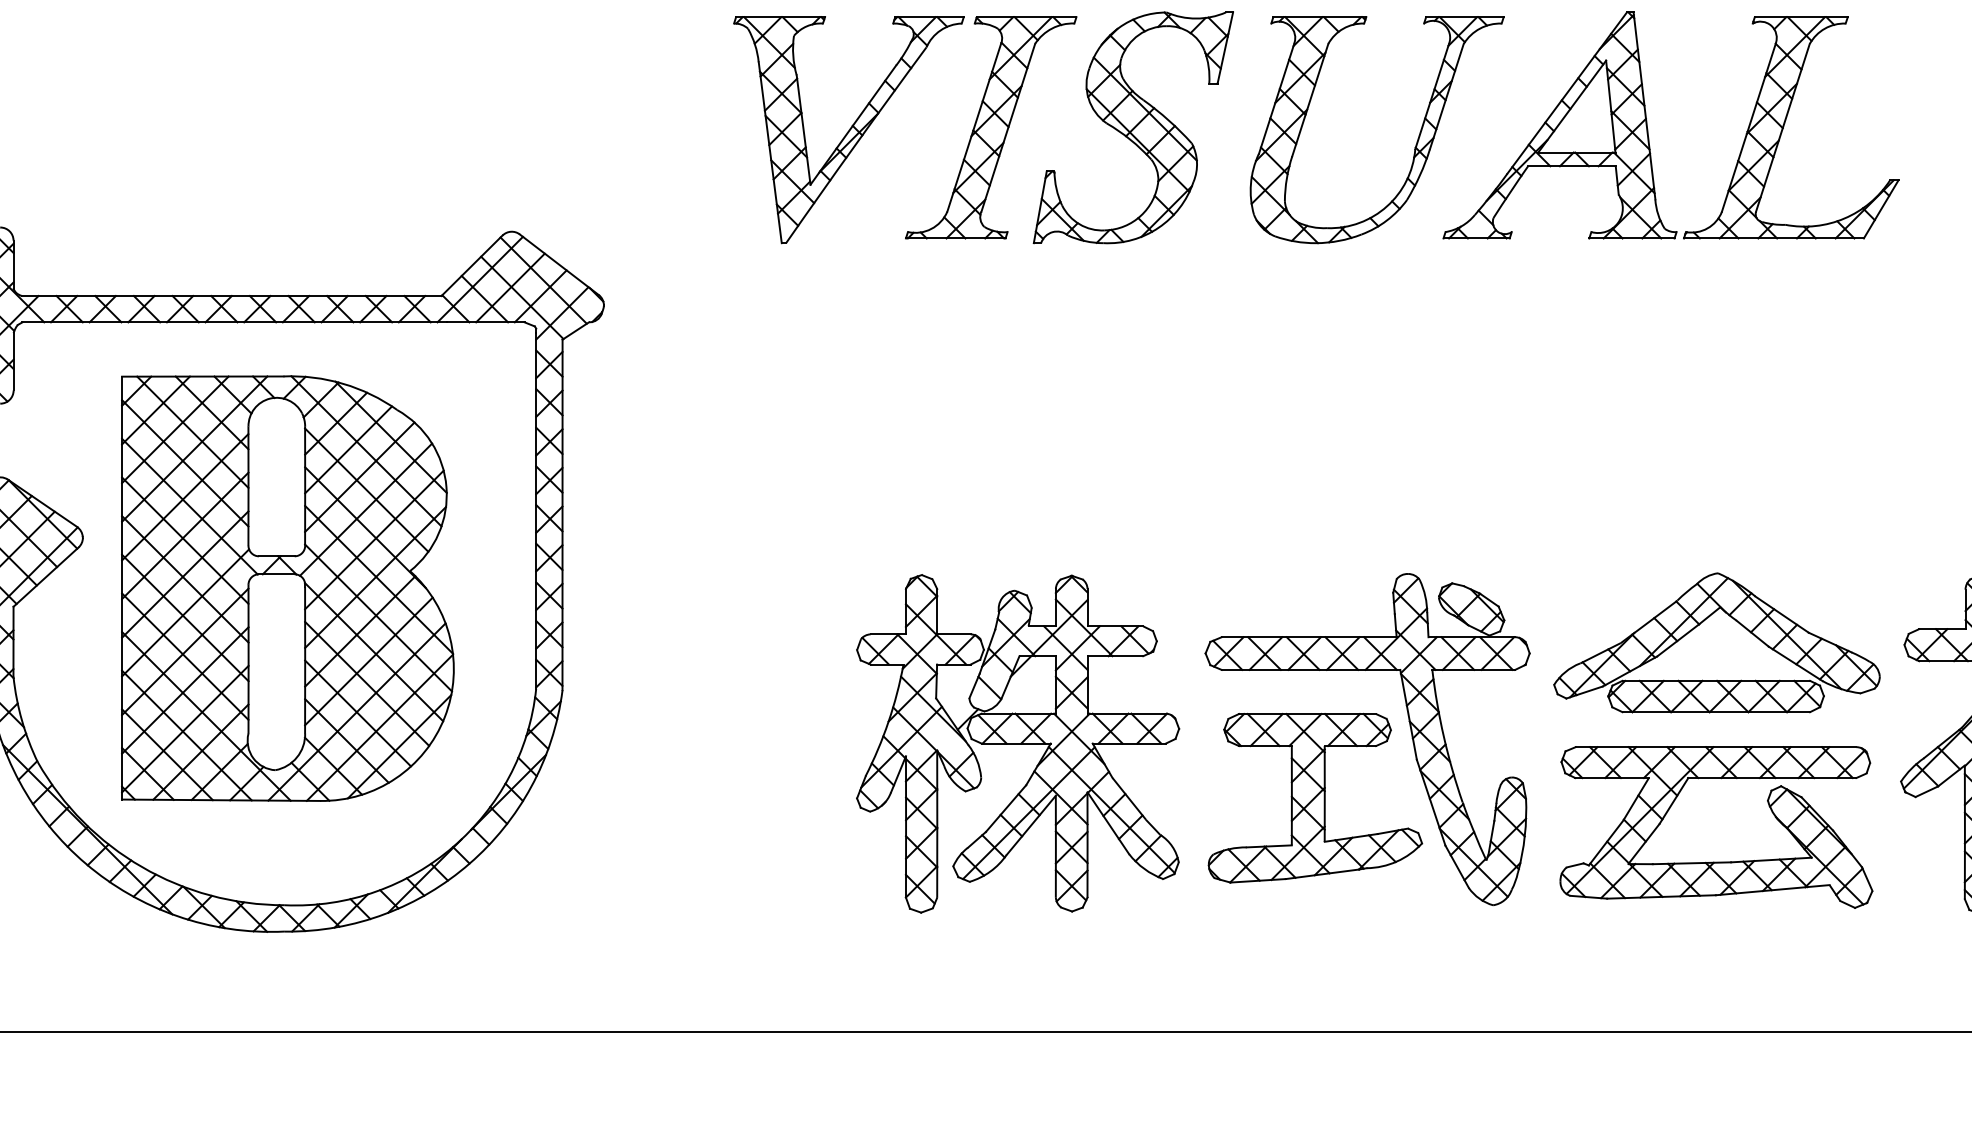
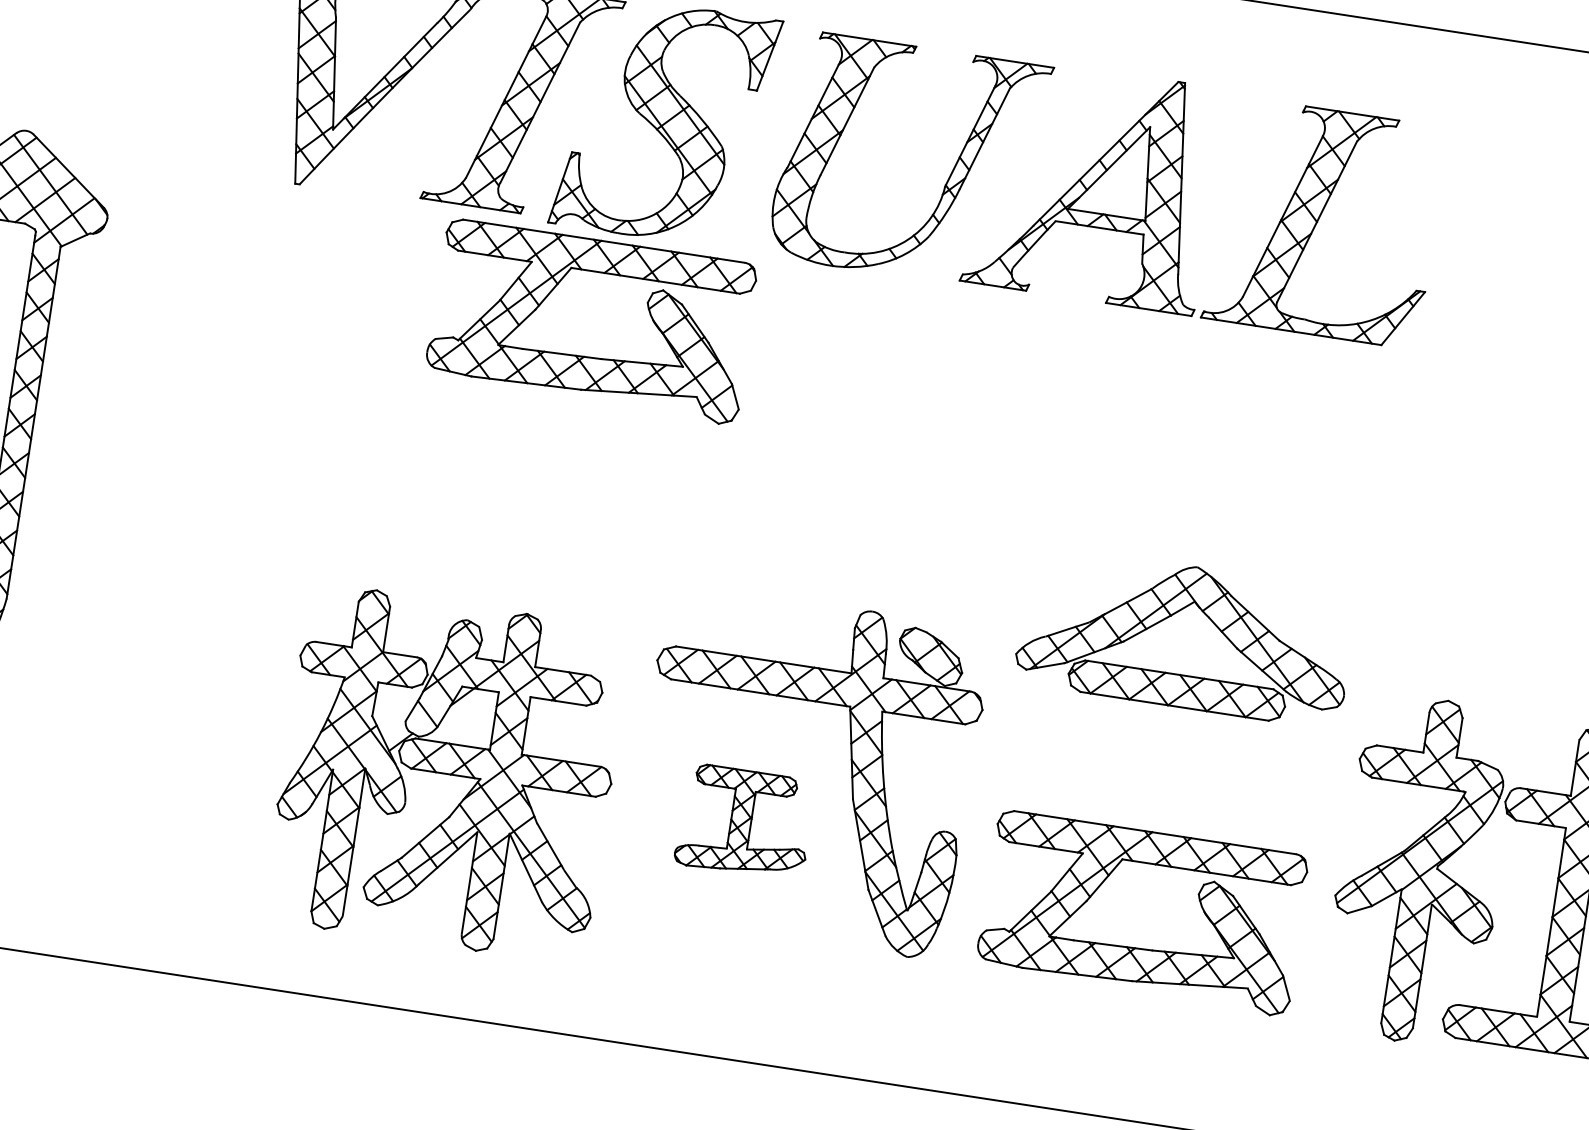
part: (1091, 367) -> (586, 355), added
part: (1703, 622) -> (1175, 614), moved
part: (1018, 743) -> (447, 774), moved
part: (1315, 798) -> (745, 822), size x0.6

